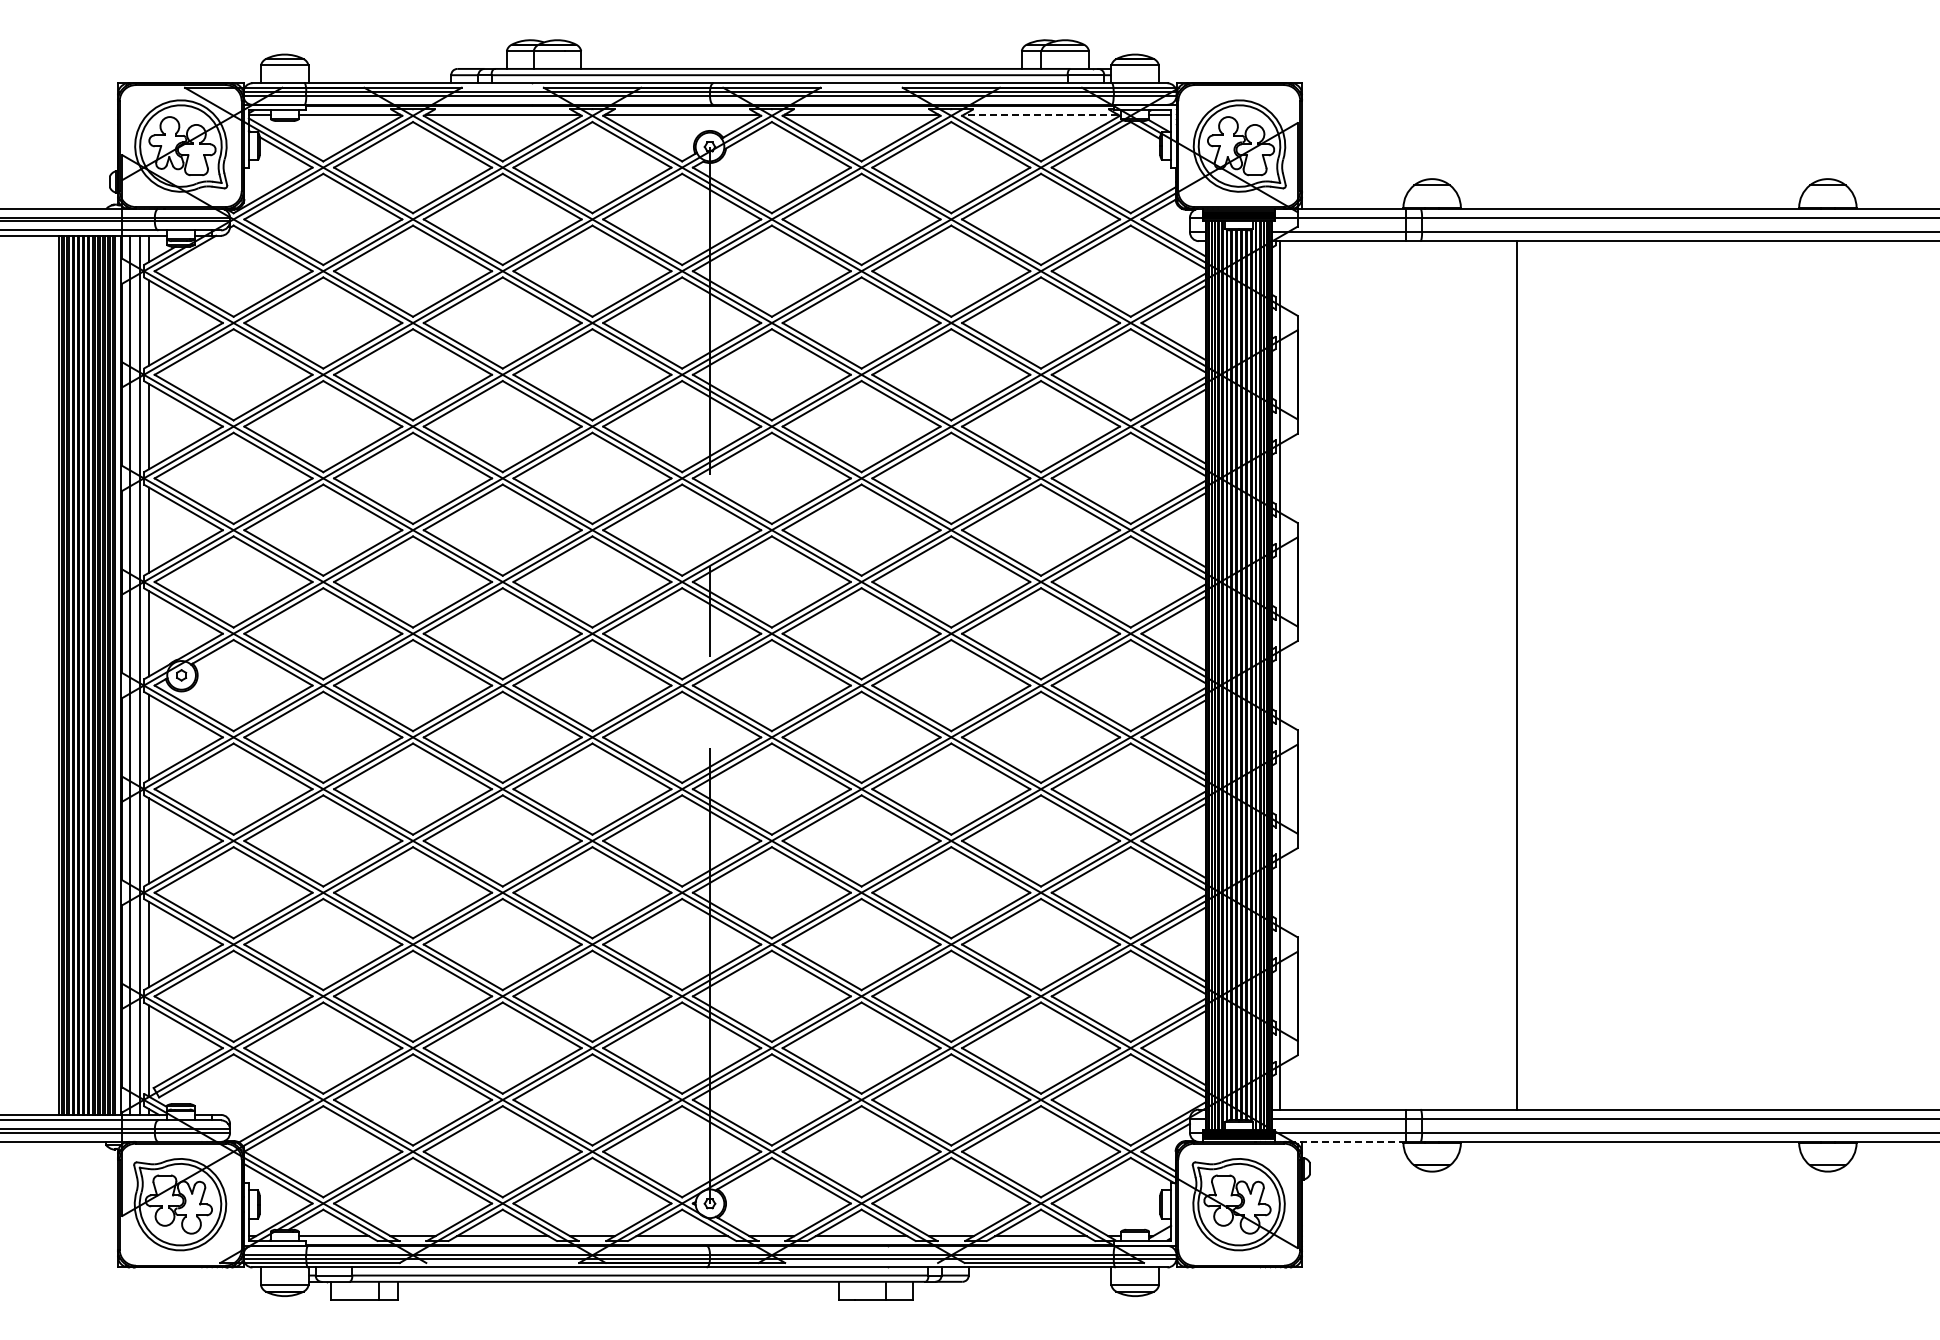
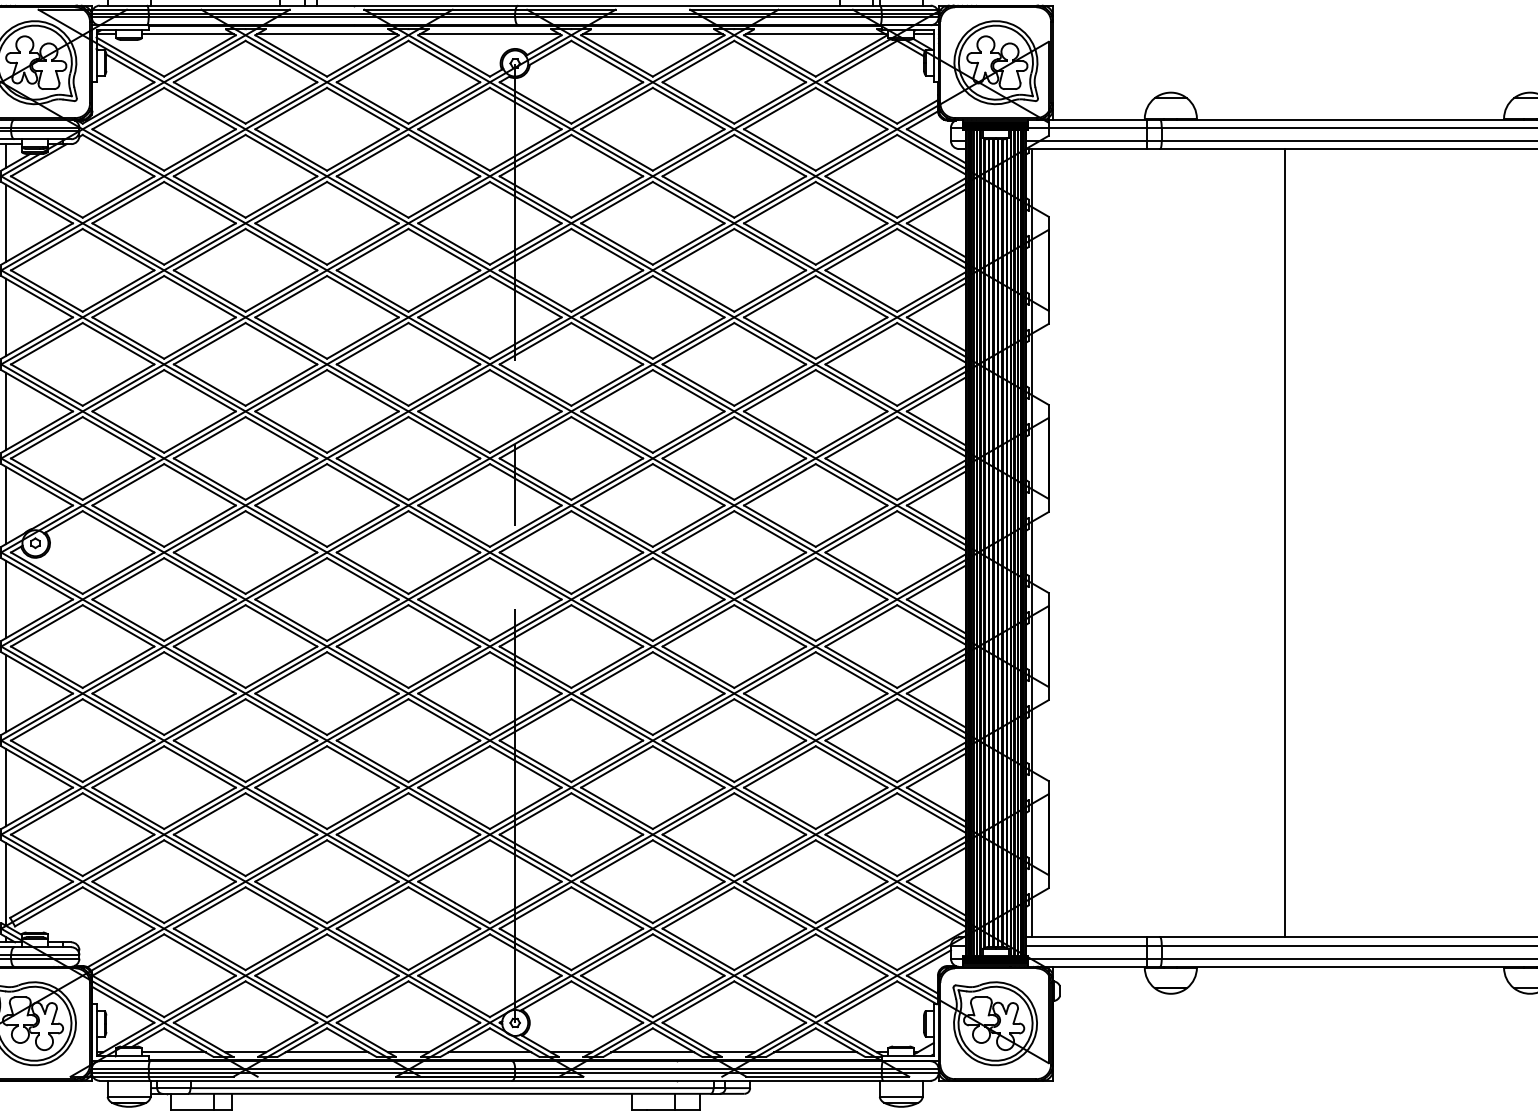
line: (1041, 114) -> (816, 34), dashed -> solid
line: (1516, 675) -> (1284, 543), moved
line: (1348, 1141) -> (1094, 966), dashed -> solid

